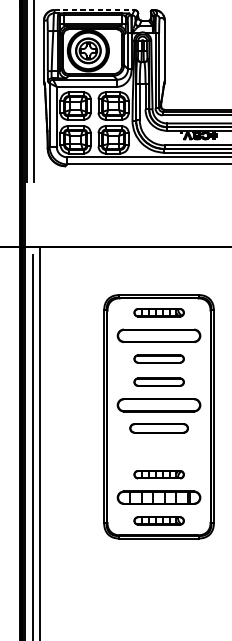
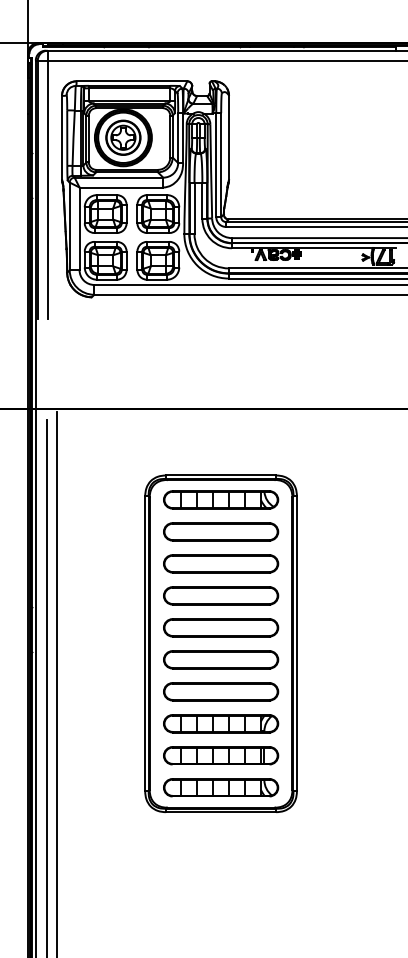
line: (94, 10) -> (132, 81), dashed -> solid
part: (159, 312) -> (221, 499), size x1.67
part: (159, 358) -> (221, 563), size x1.67
part: (159, 381) -> (221, 595), size x1.67
part: (159, 428) -> (221, 659), size x1.43
part: (159, 451) -> (221, 691), added
part: (159, 474) -> (221, 723), size x1.67
part: (159, 520) -> (221, 787), size x1.67

